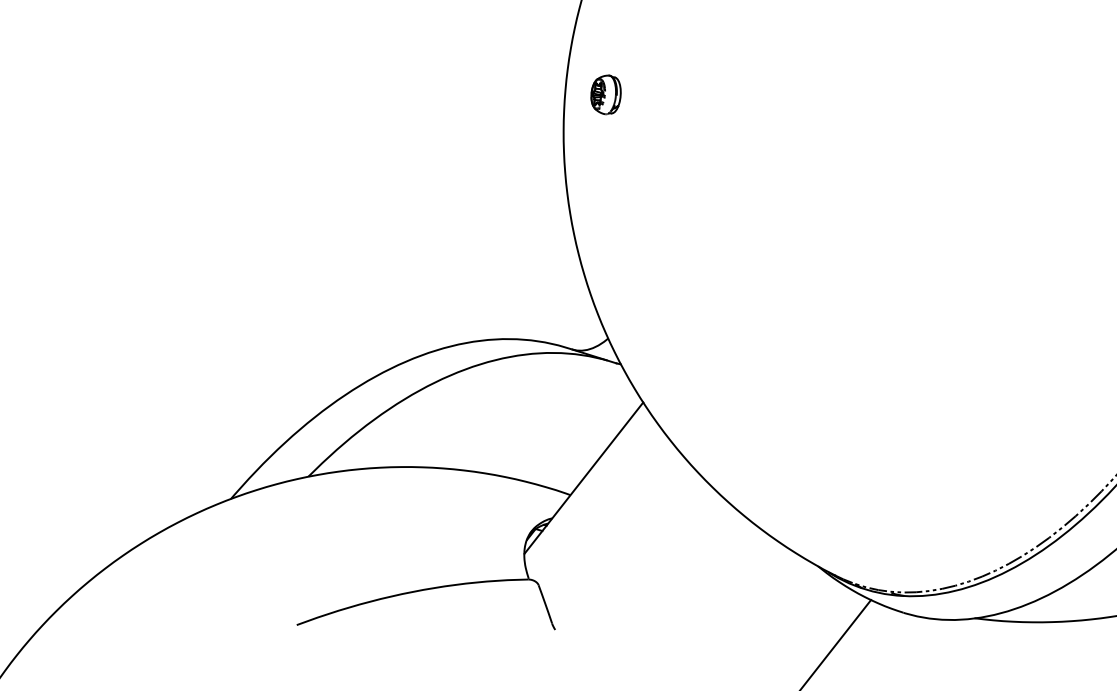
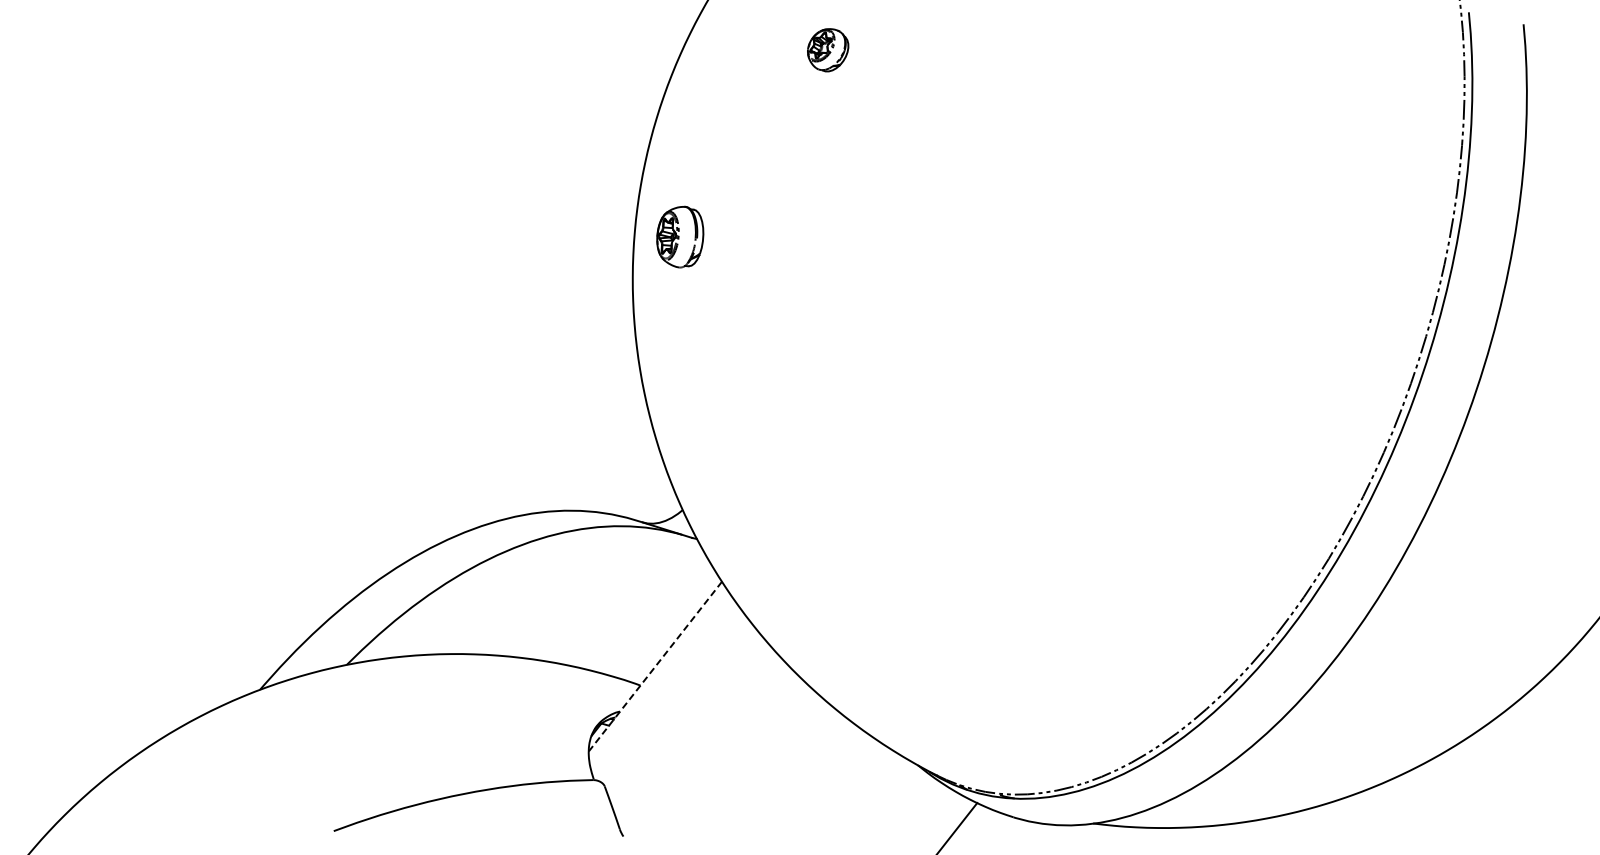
part: (606, 94) -> (680, 236), size x1.4
line: (583, 478) -> (655, 666), solid -> dashed

